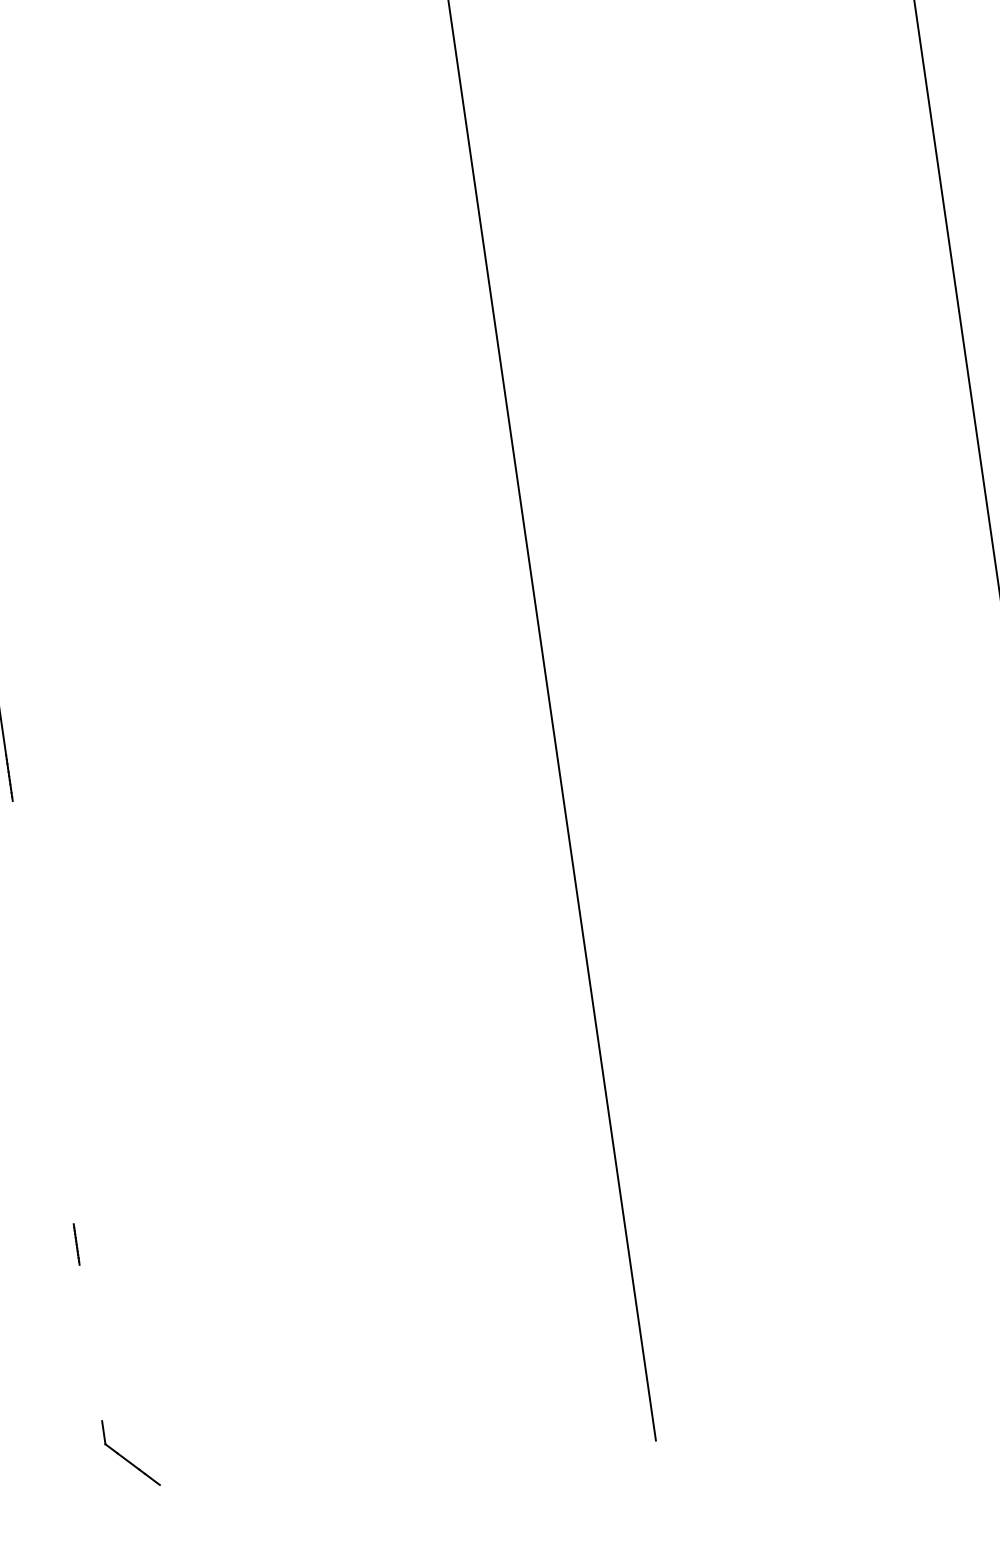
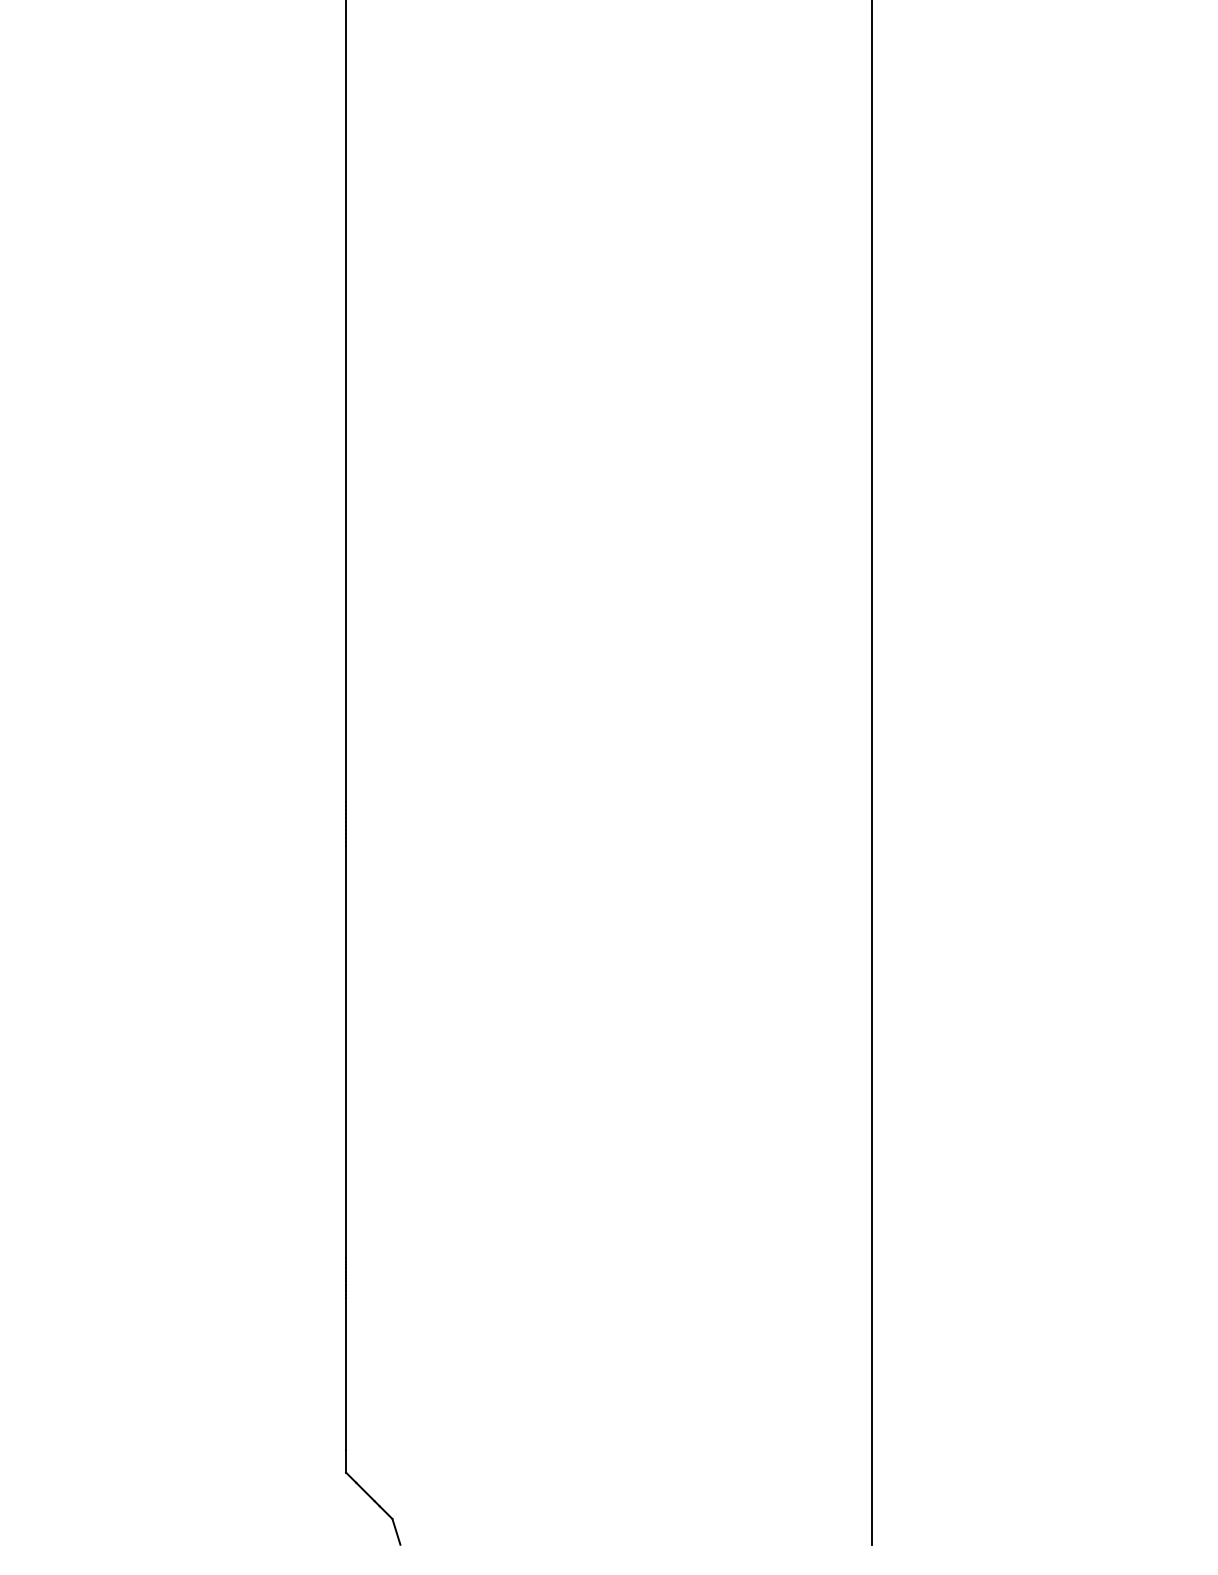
line: (43, 1012) -> (346, 1052), added
line: (91, 1342) -> (346, 1373), added
line: (165, 1497) -> (396, 1531), added

